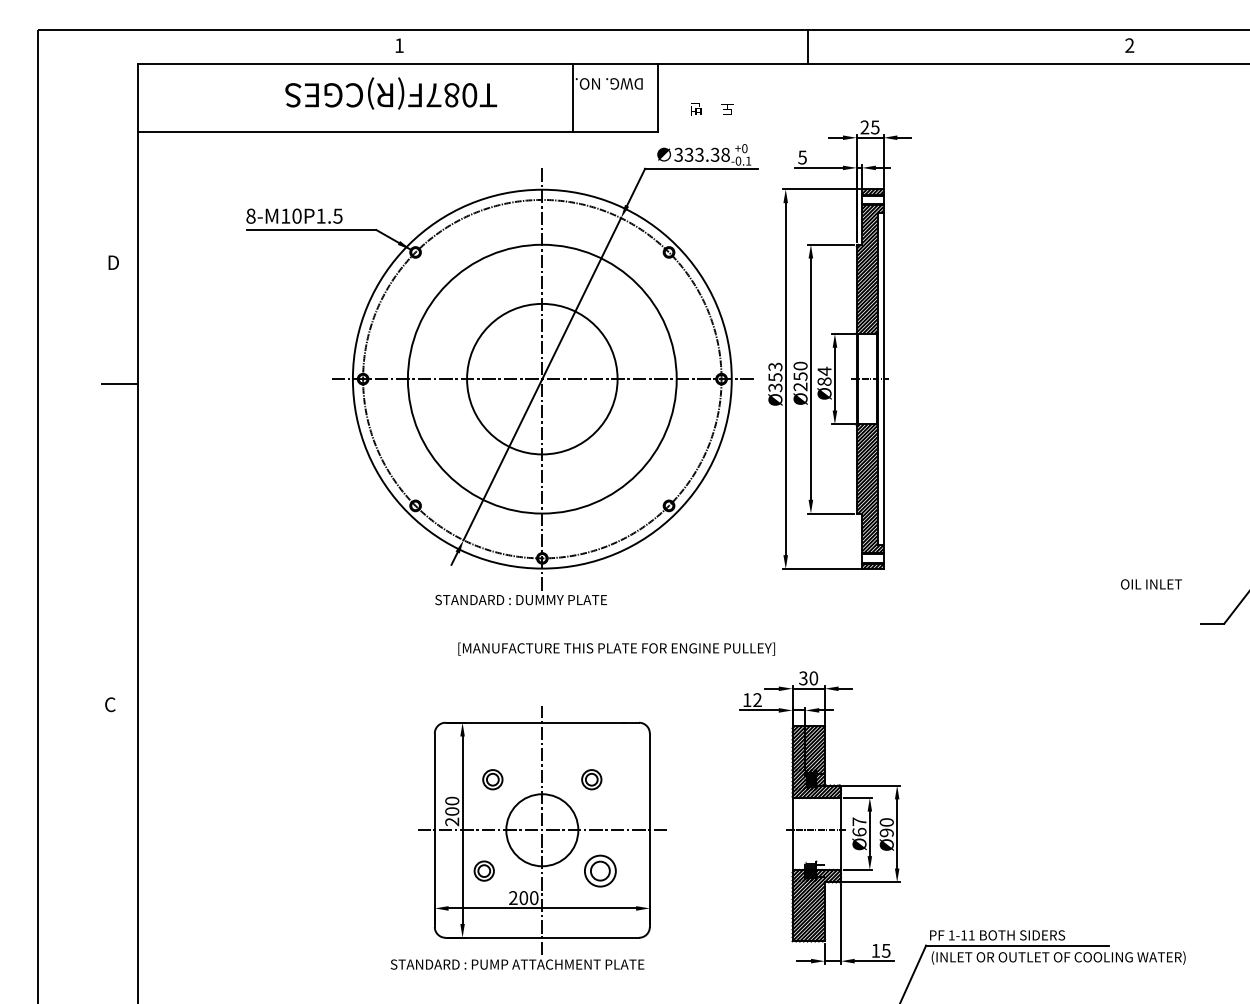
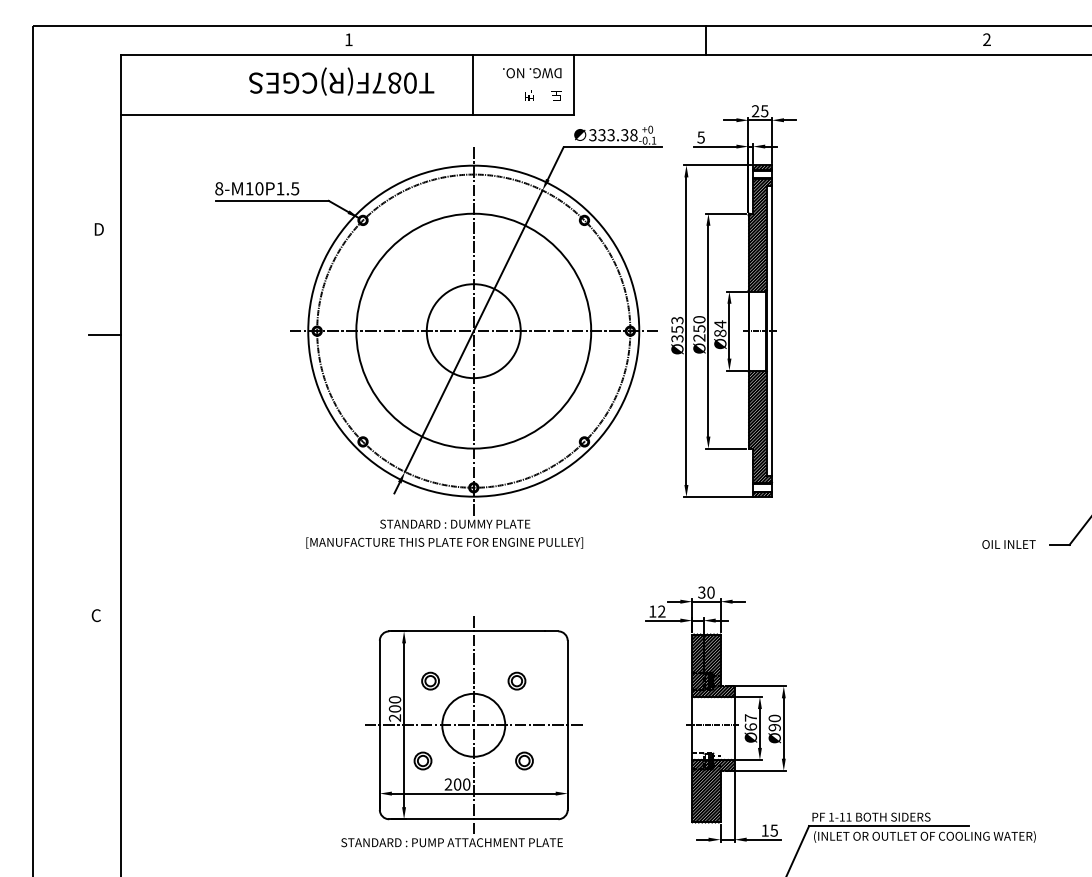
line: (572, 96) -> (472, 84), moved
text: (712, 109) -> (543, 95), moved
circle: (542, 379) -> (473, 331), size x0.71
text: (1150, 584) -> (1008, 544), moved
text: (616, 648) -> (444, 542), moved
part: (600, 870) -> (524, 760), size x0.62

